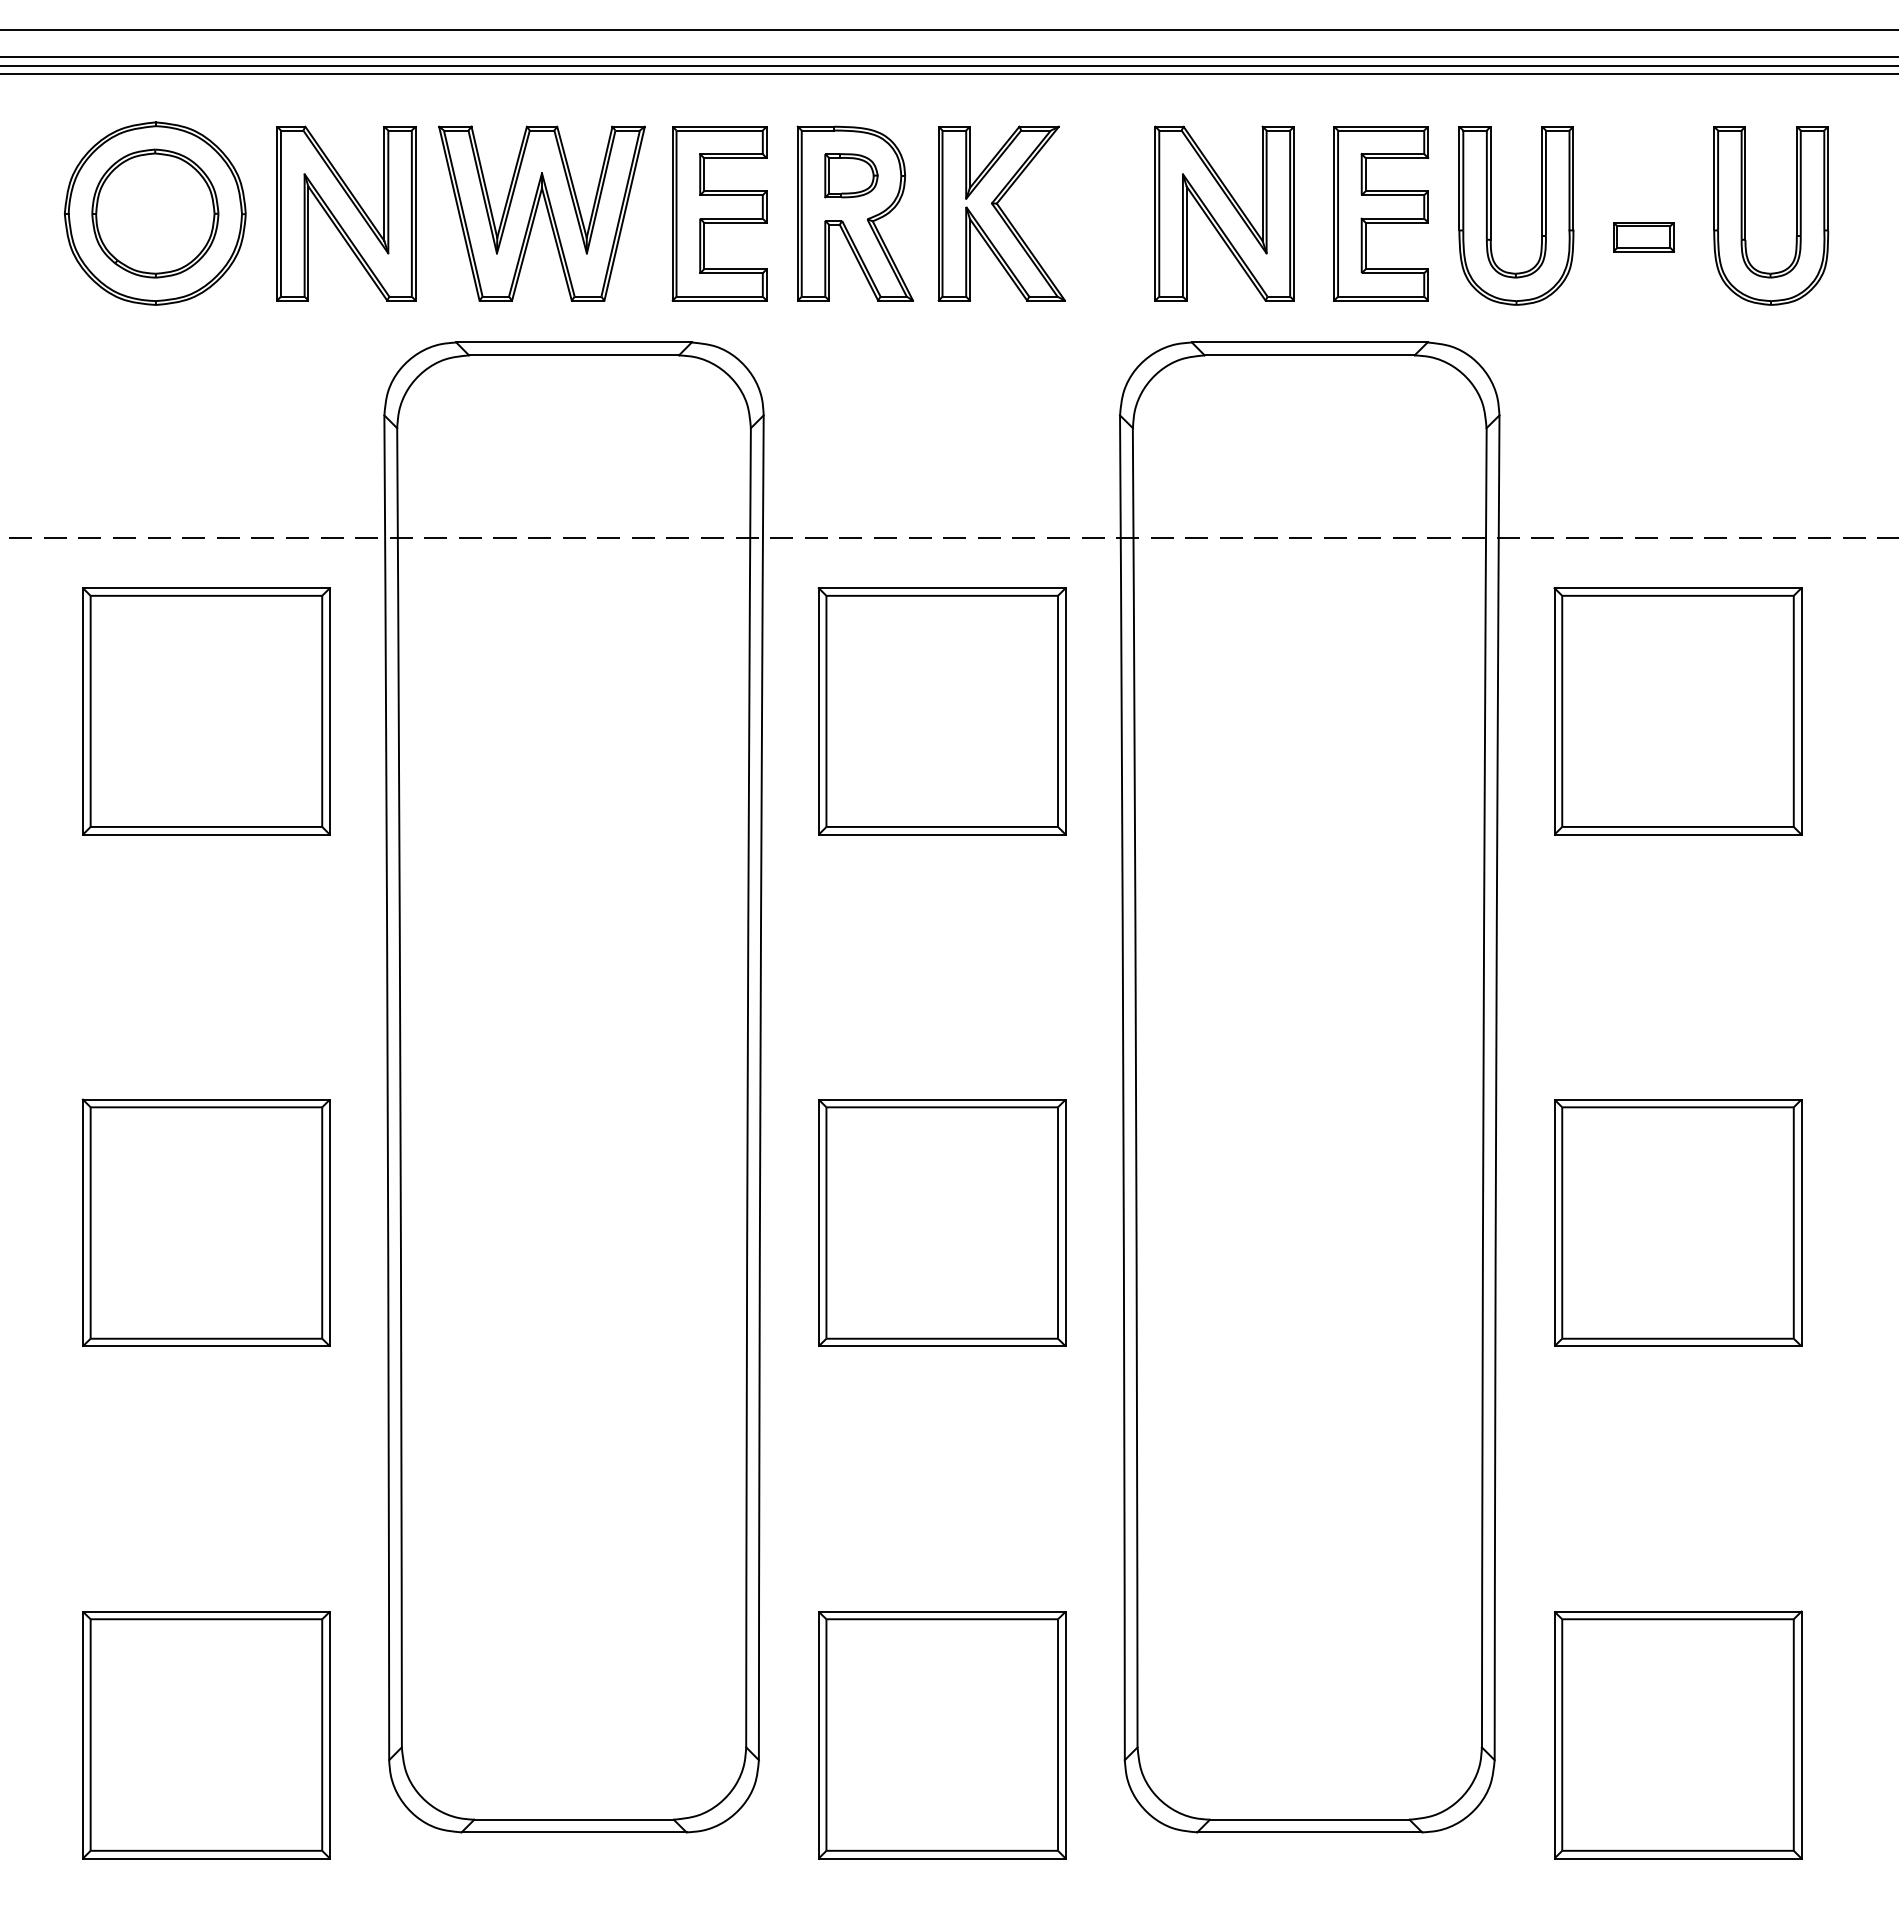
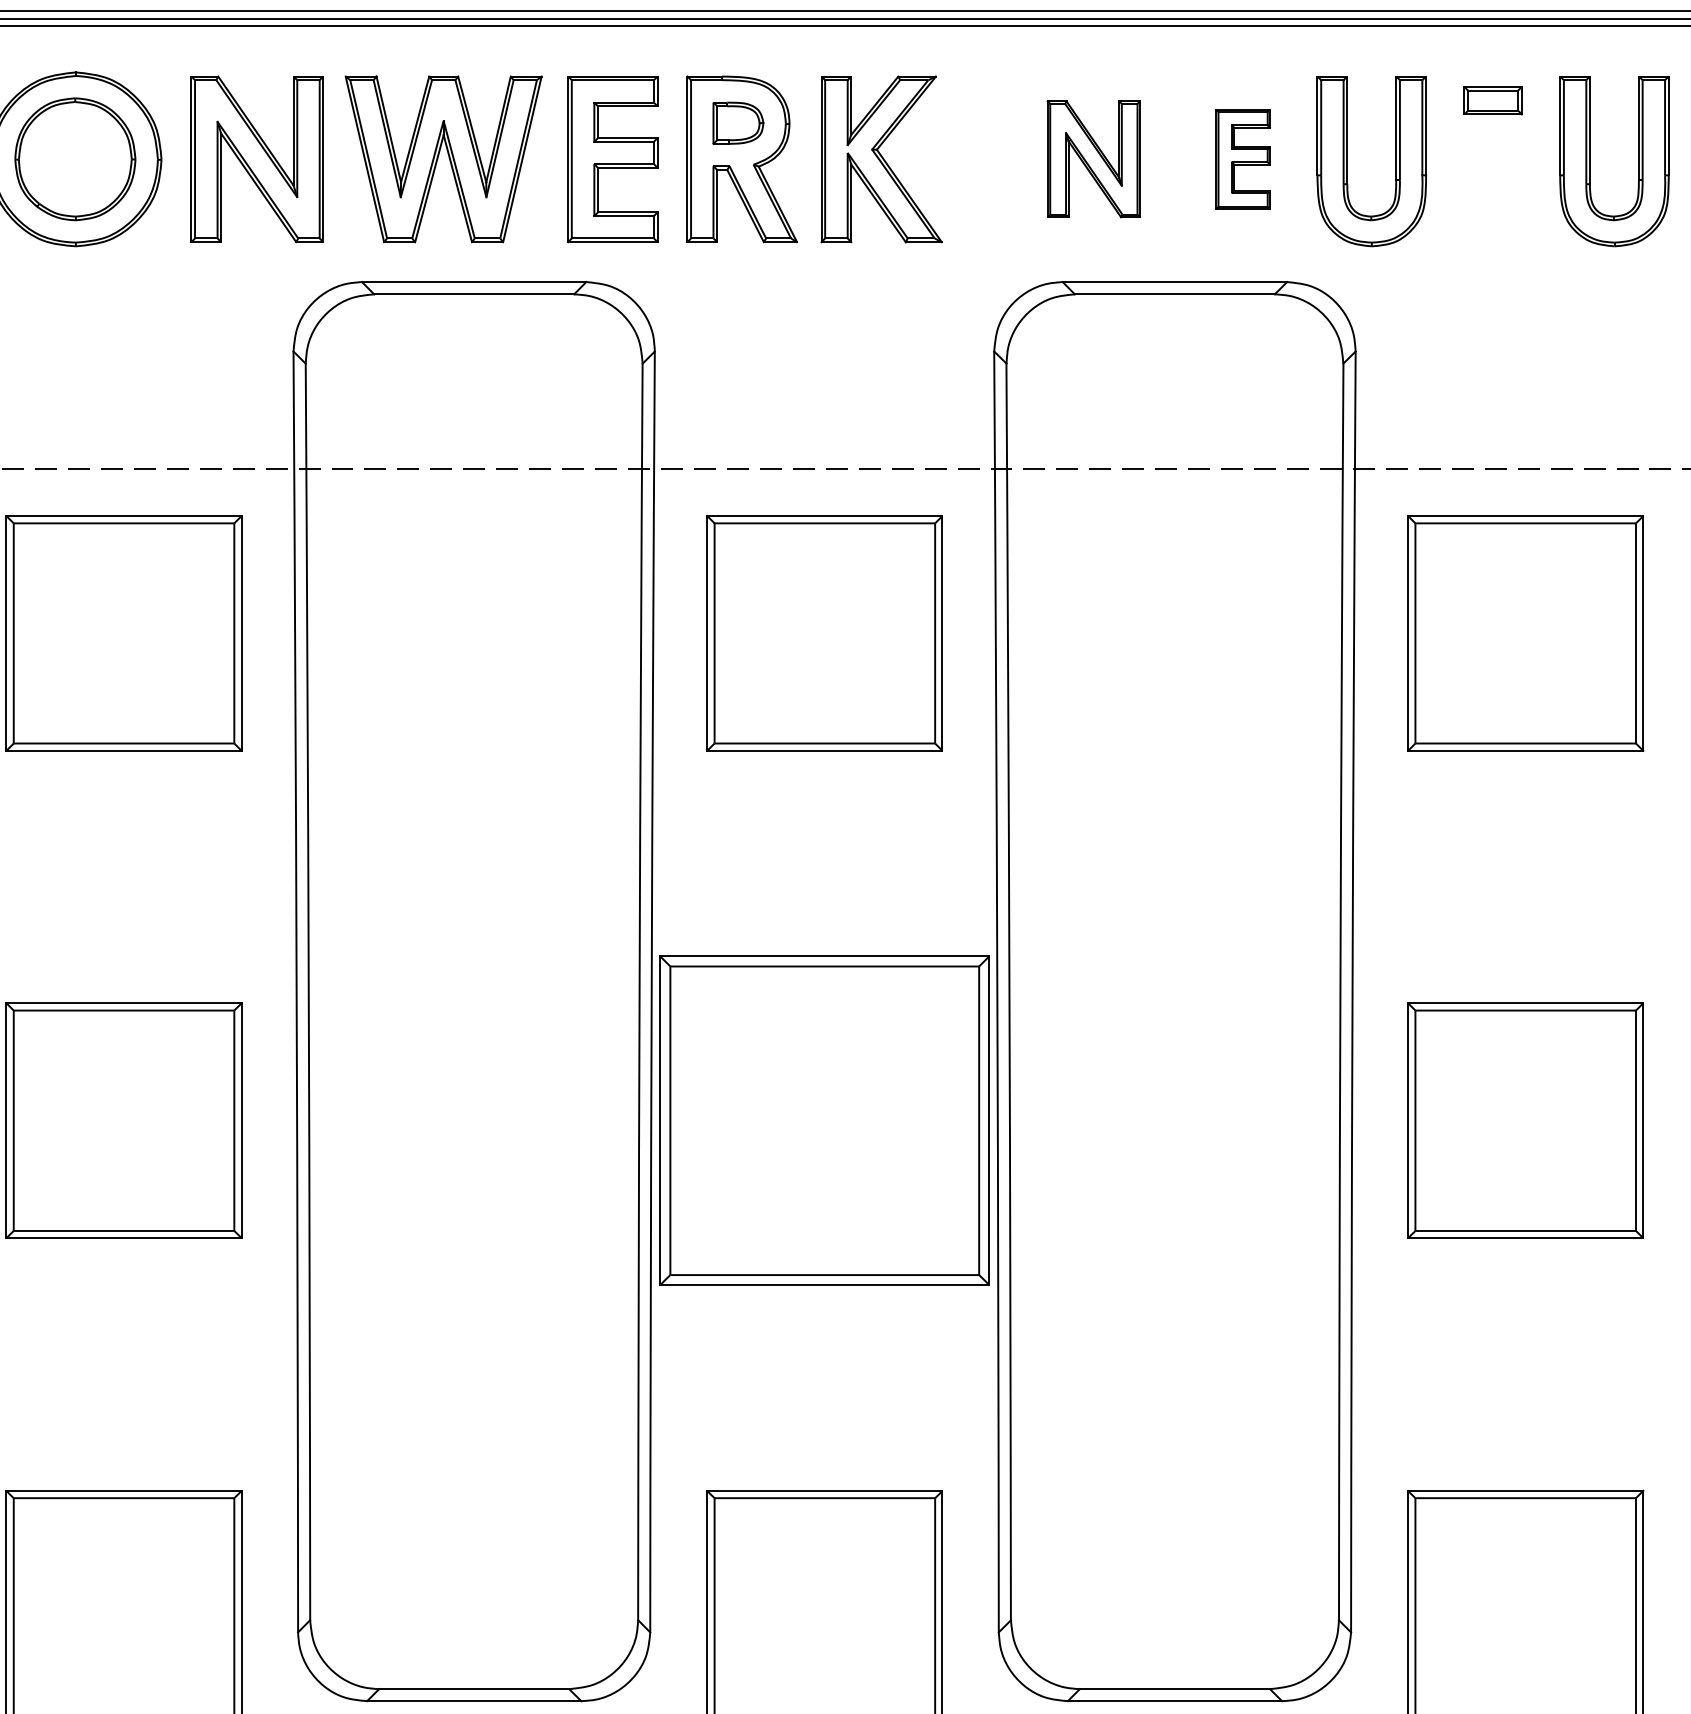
part: (1224, 213) -> (1093, 159), size x0.7
part: (1381, 213) -> (1243, 159), size x0.6
part: (1643, 237) -> (1492, 101), moved
part: (942, 1222) -> (825, 1120), size x1.4

